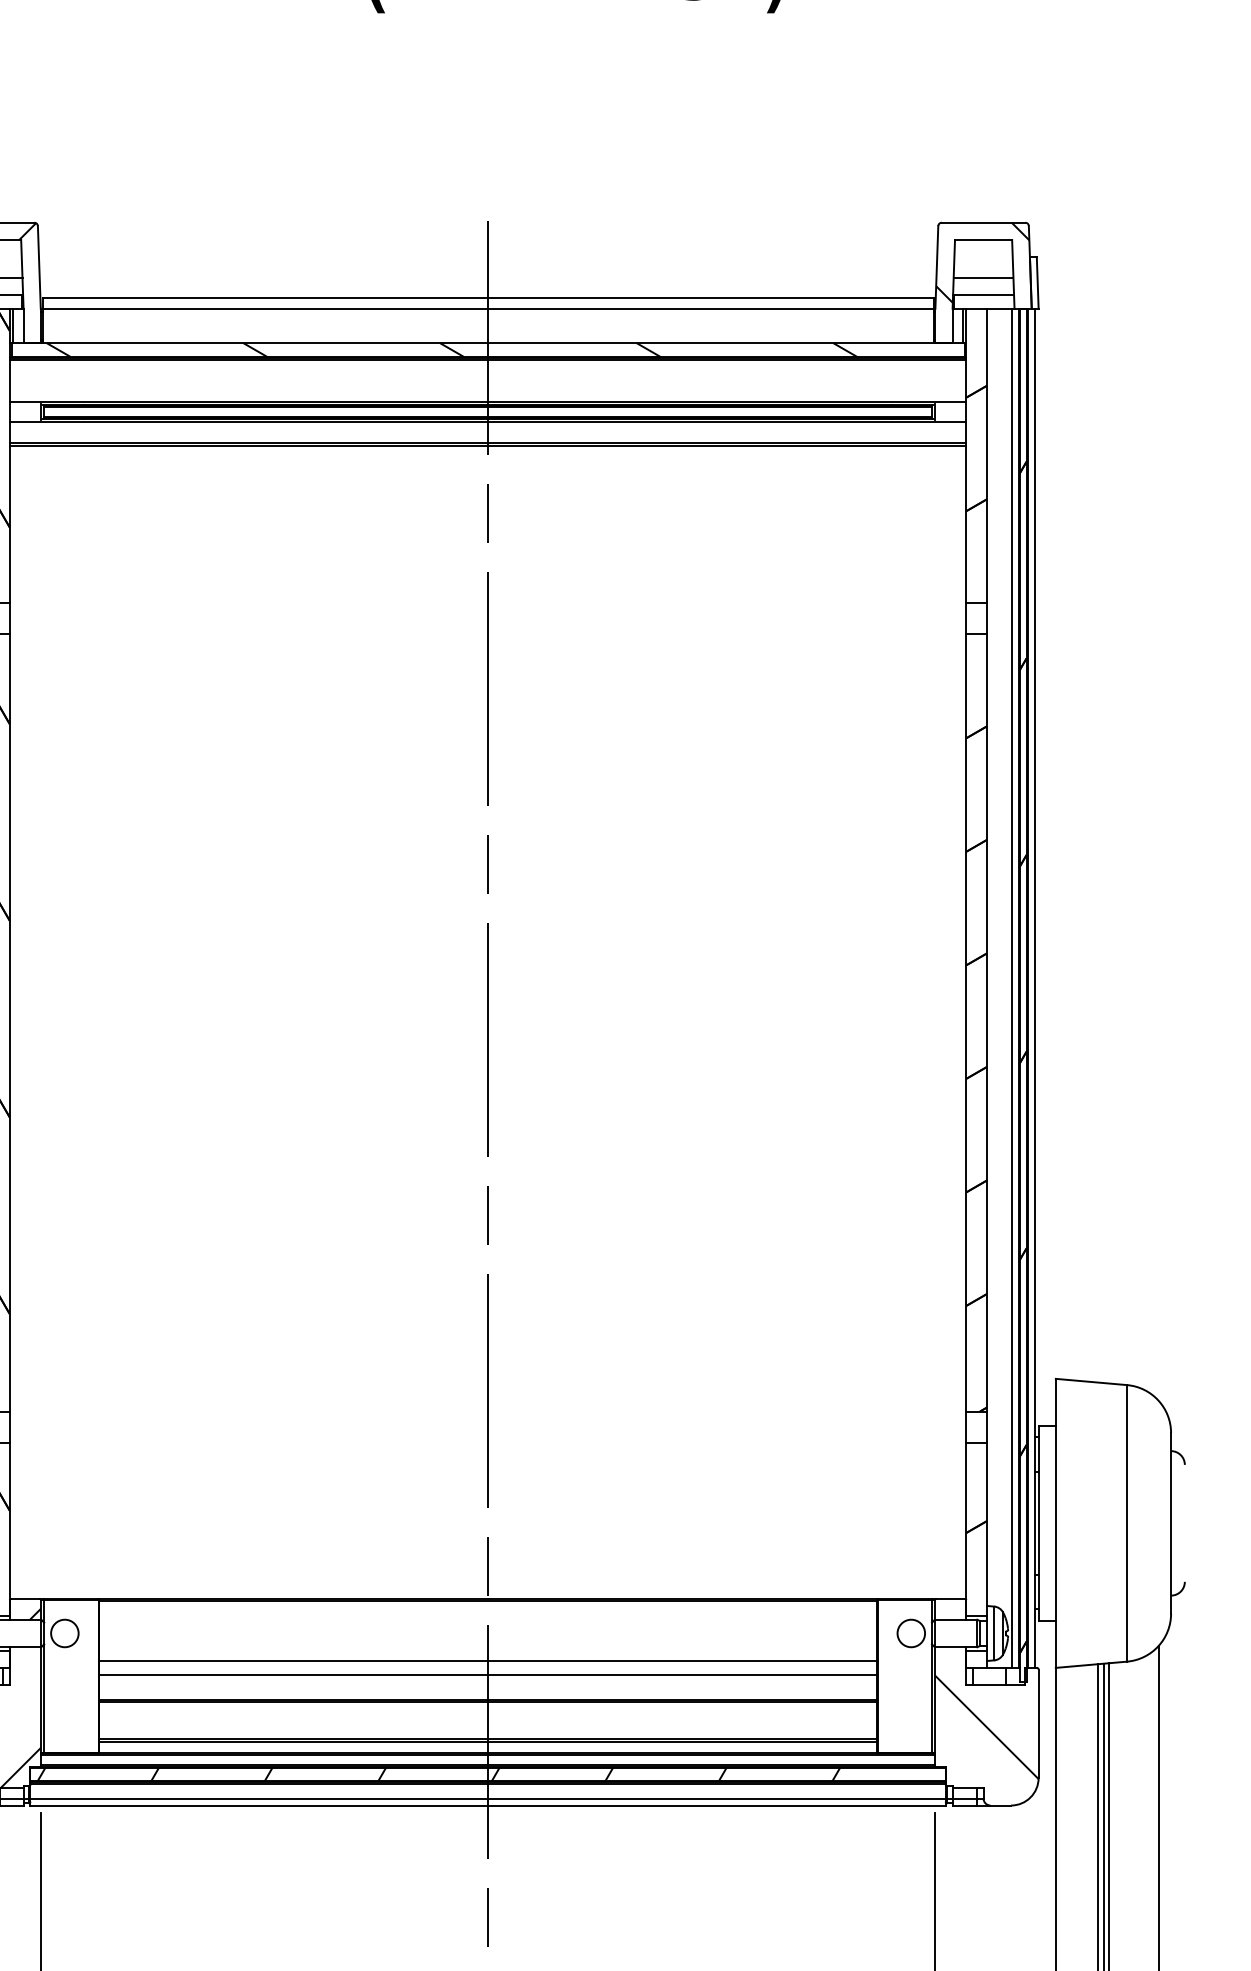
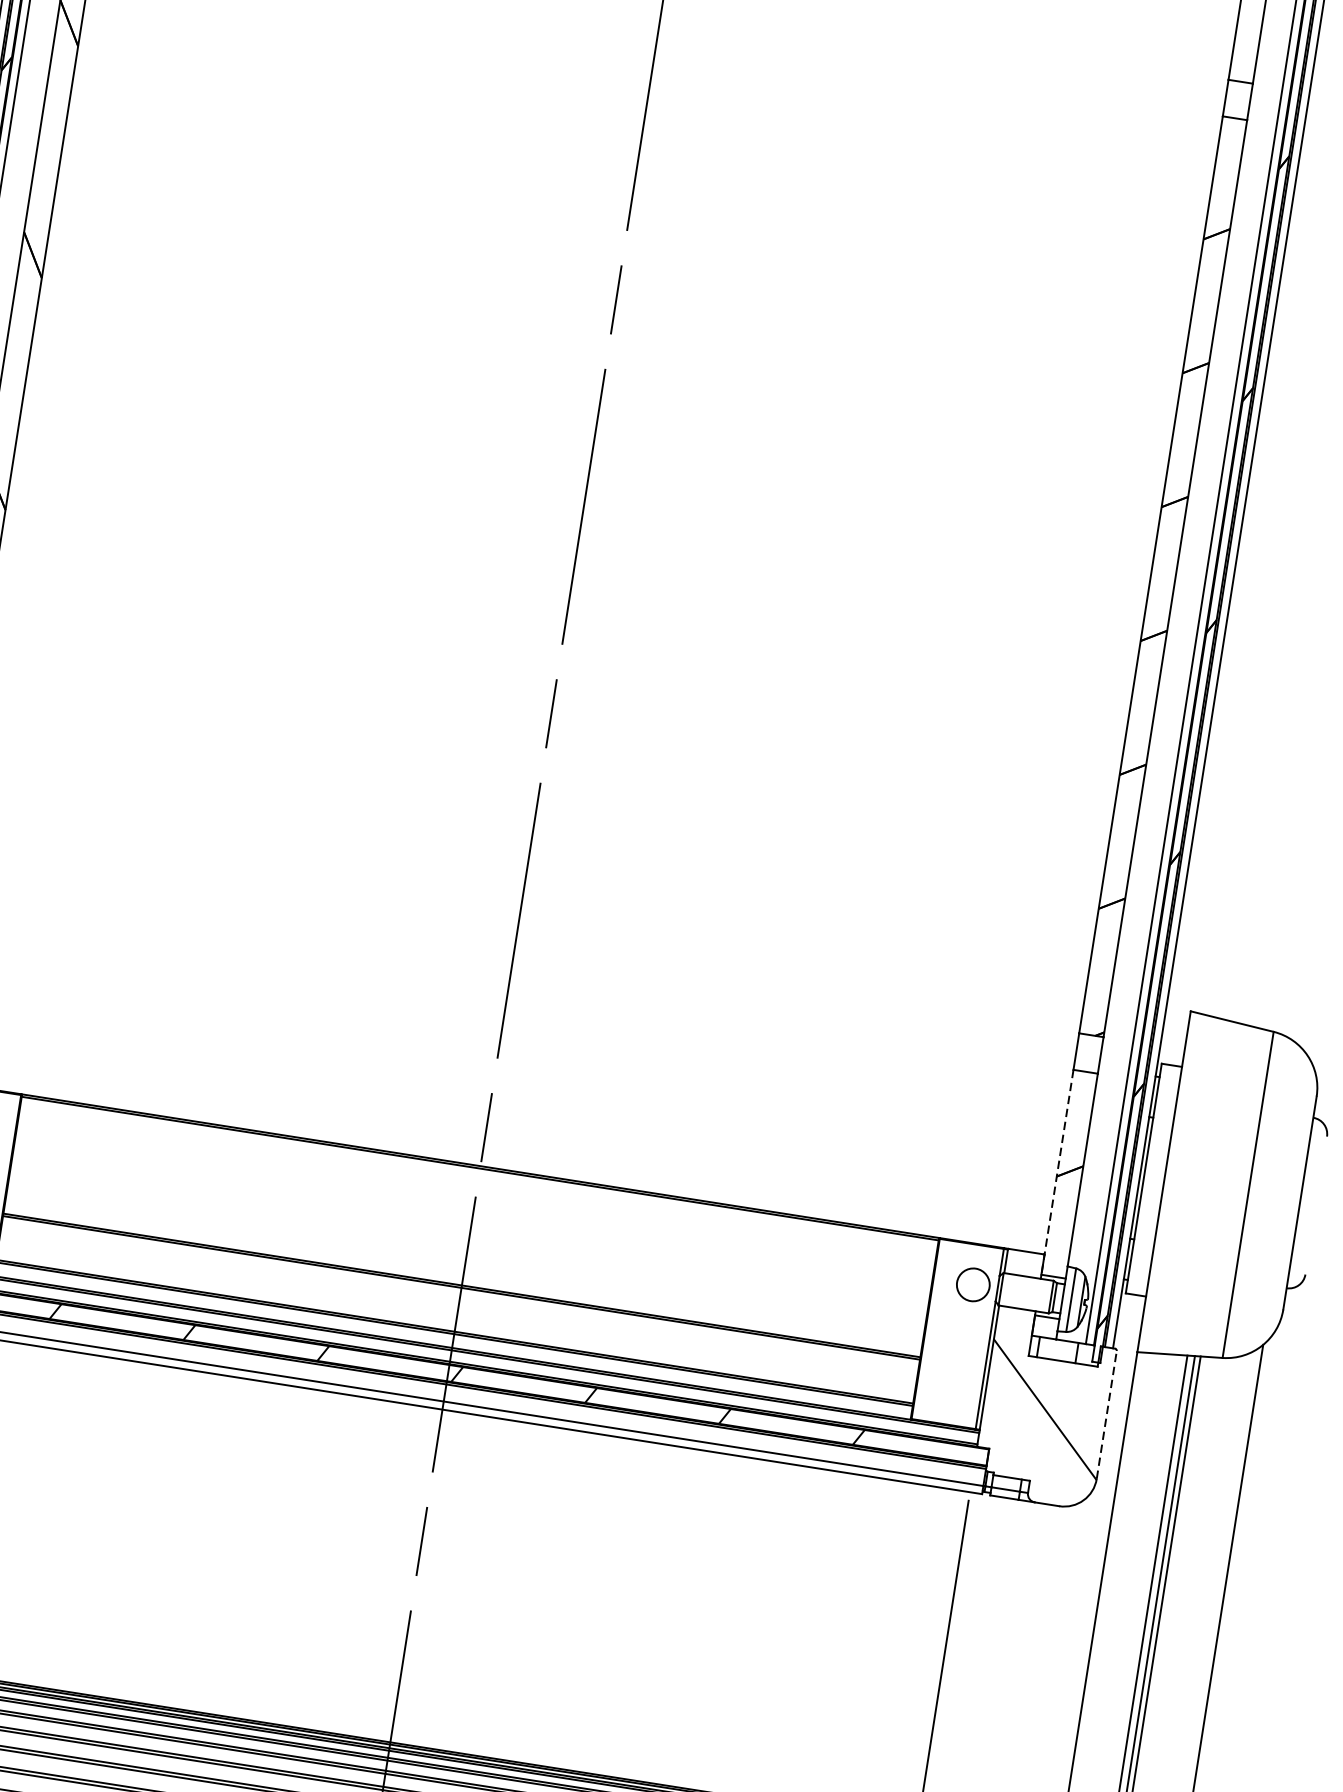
line: (966, 1529) -> (1057, 1172), solid -> dashed
line: (487, 1661) -> (468, 1239), removed
line: (487, 1674) -> (465, 1255), removed
line: (1038, 1723) -> (1106, 1414), solid -> dashed

